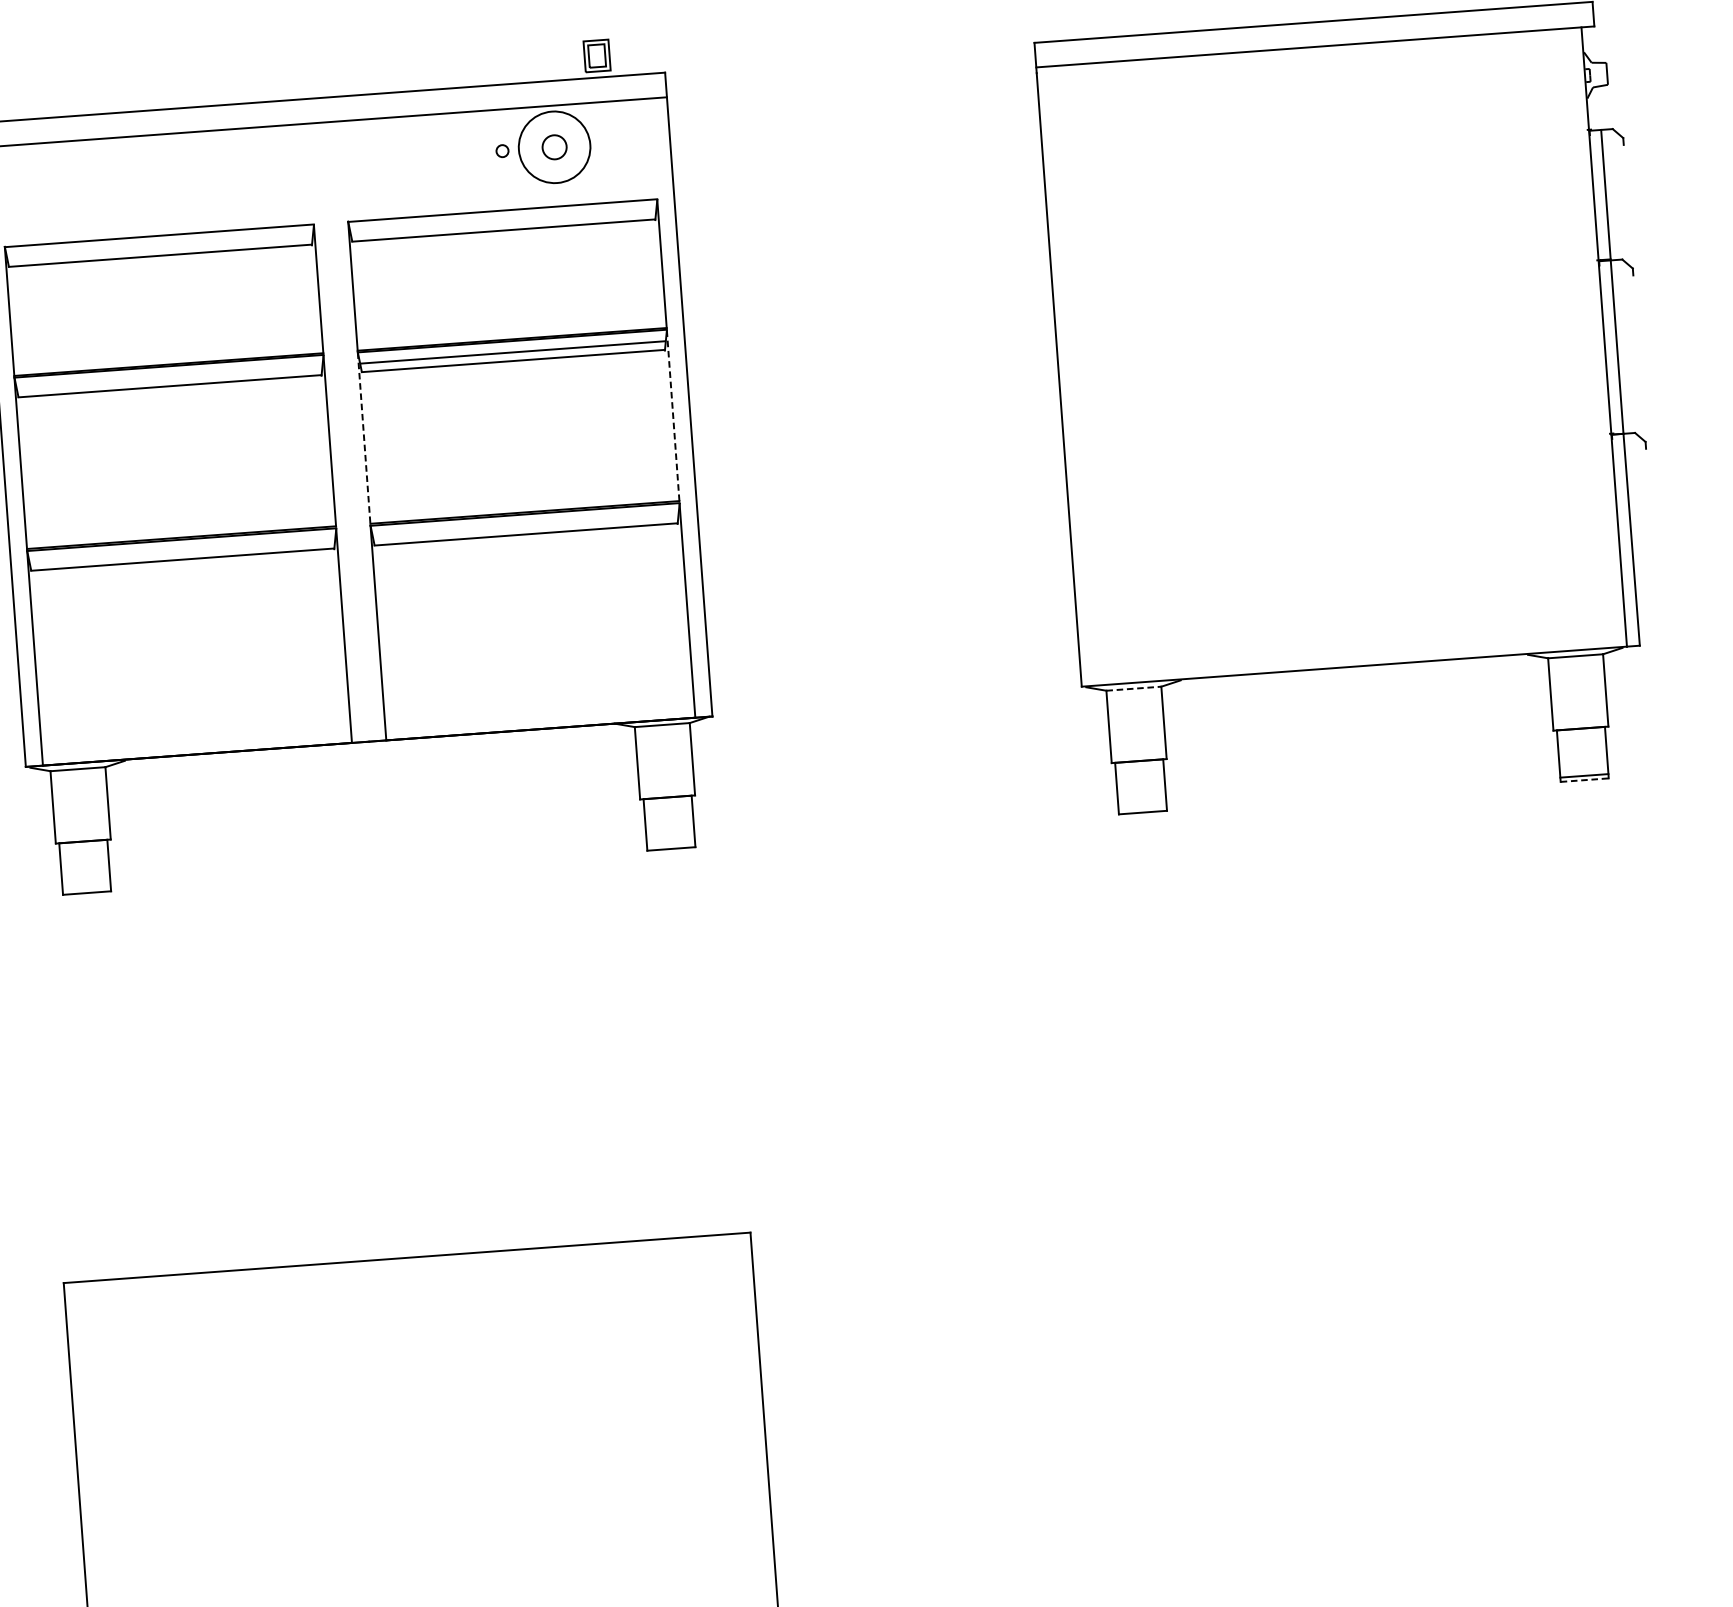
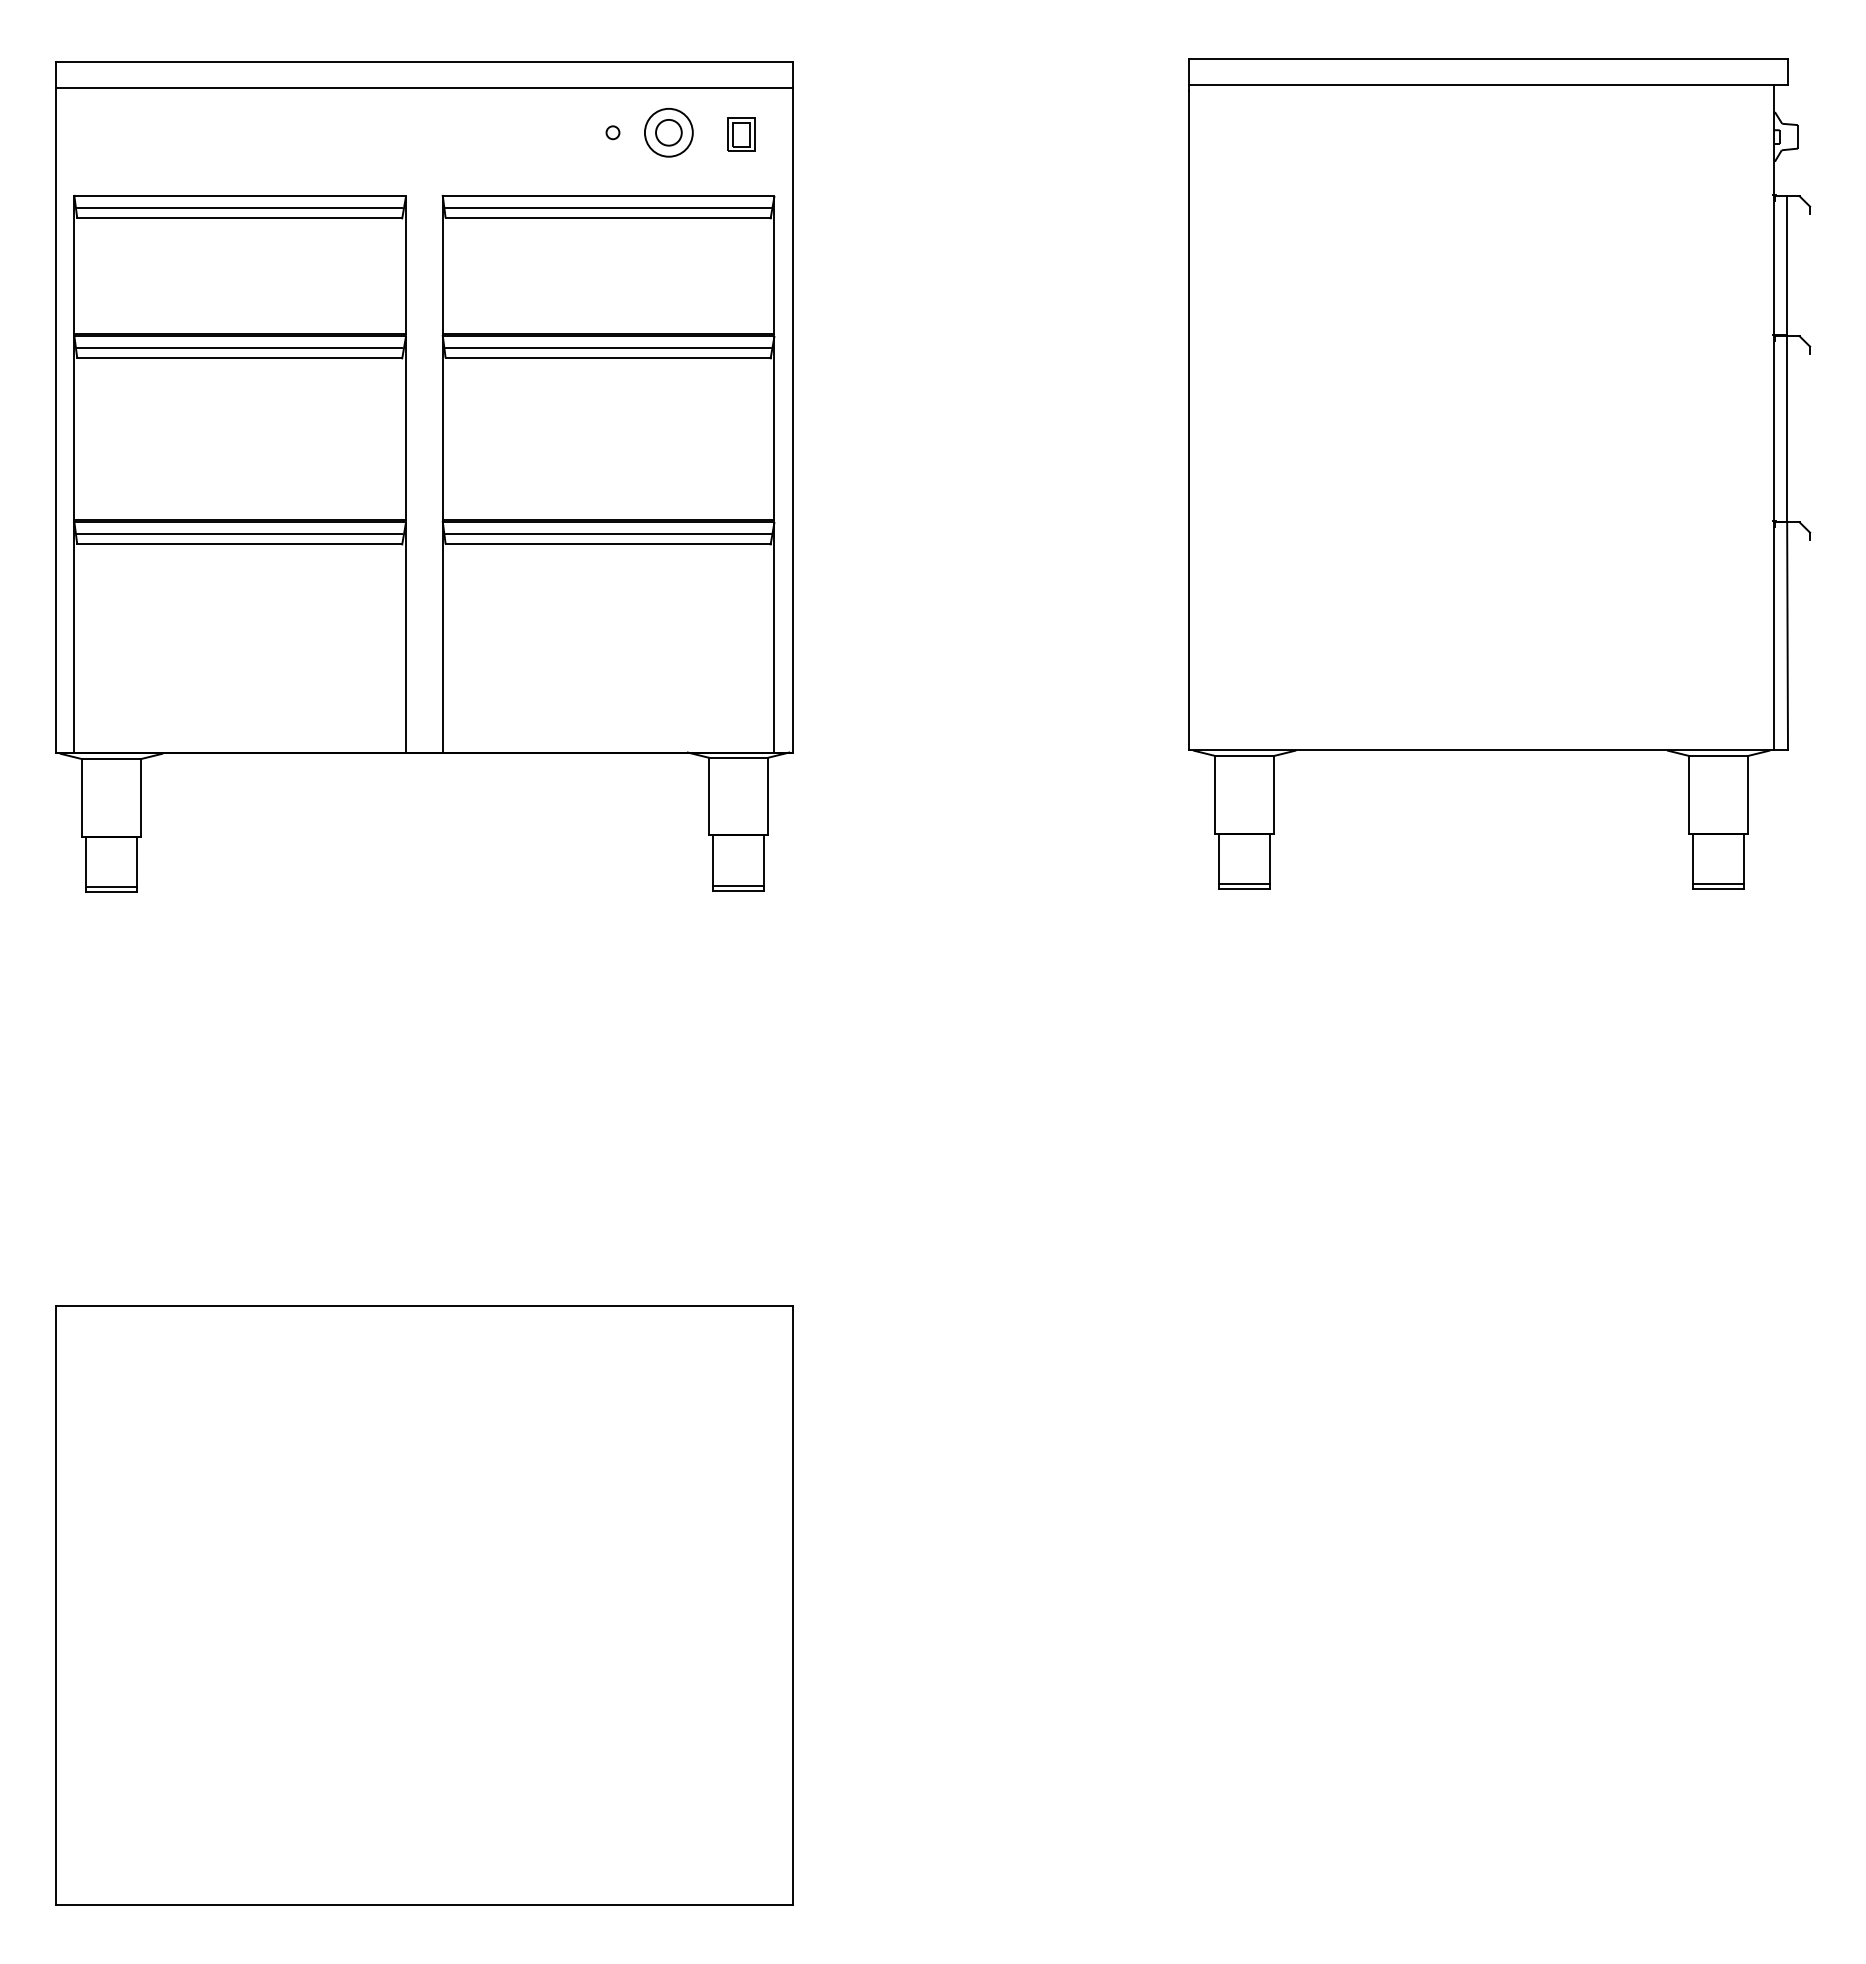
part: (597, 55) -> (741, 134), moved
circle: (554, 147) -> (668, 132), size x0.62
line: (502, 222) -> (607, 208), added
line: (159, 247) -> (239, 208), added
line: (169, 377) -> (239, 348), added
line: (673, 415) -> (774, 428), dashed -> solid
line: (363, 438) -> (442, 428), dashed -> solid
line: (524, 525) -> (607, 534), added
line: (181, 551) -> (239, 534), added
line: (1134, 688) -> (1245, 755), dashed -> solid
line: (1584, 779) -> (1718, 888), dashed -> solid
line: (1142, 808) -> (1244, 884), added
line: (671, 845) -> (738, 886), added
line: (86, 888) -> (111, 887), added

